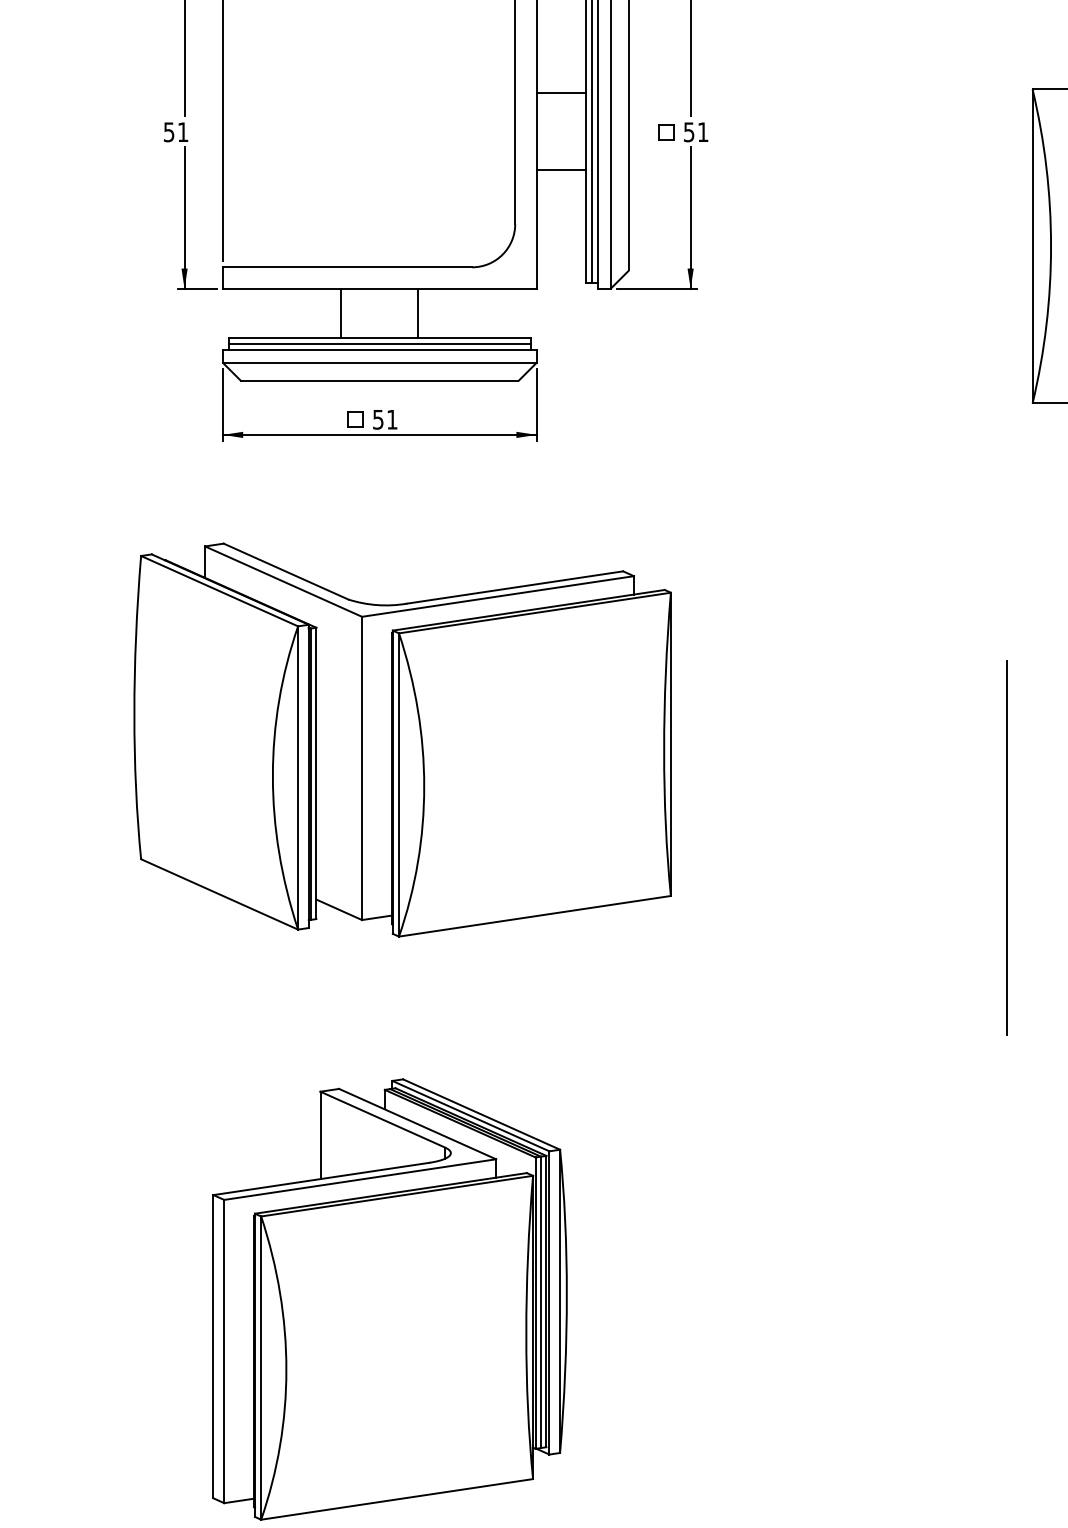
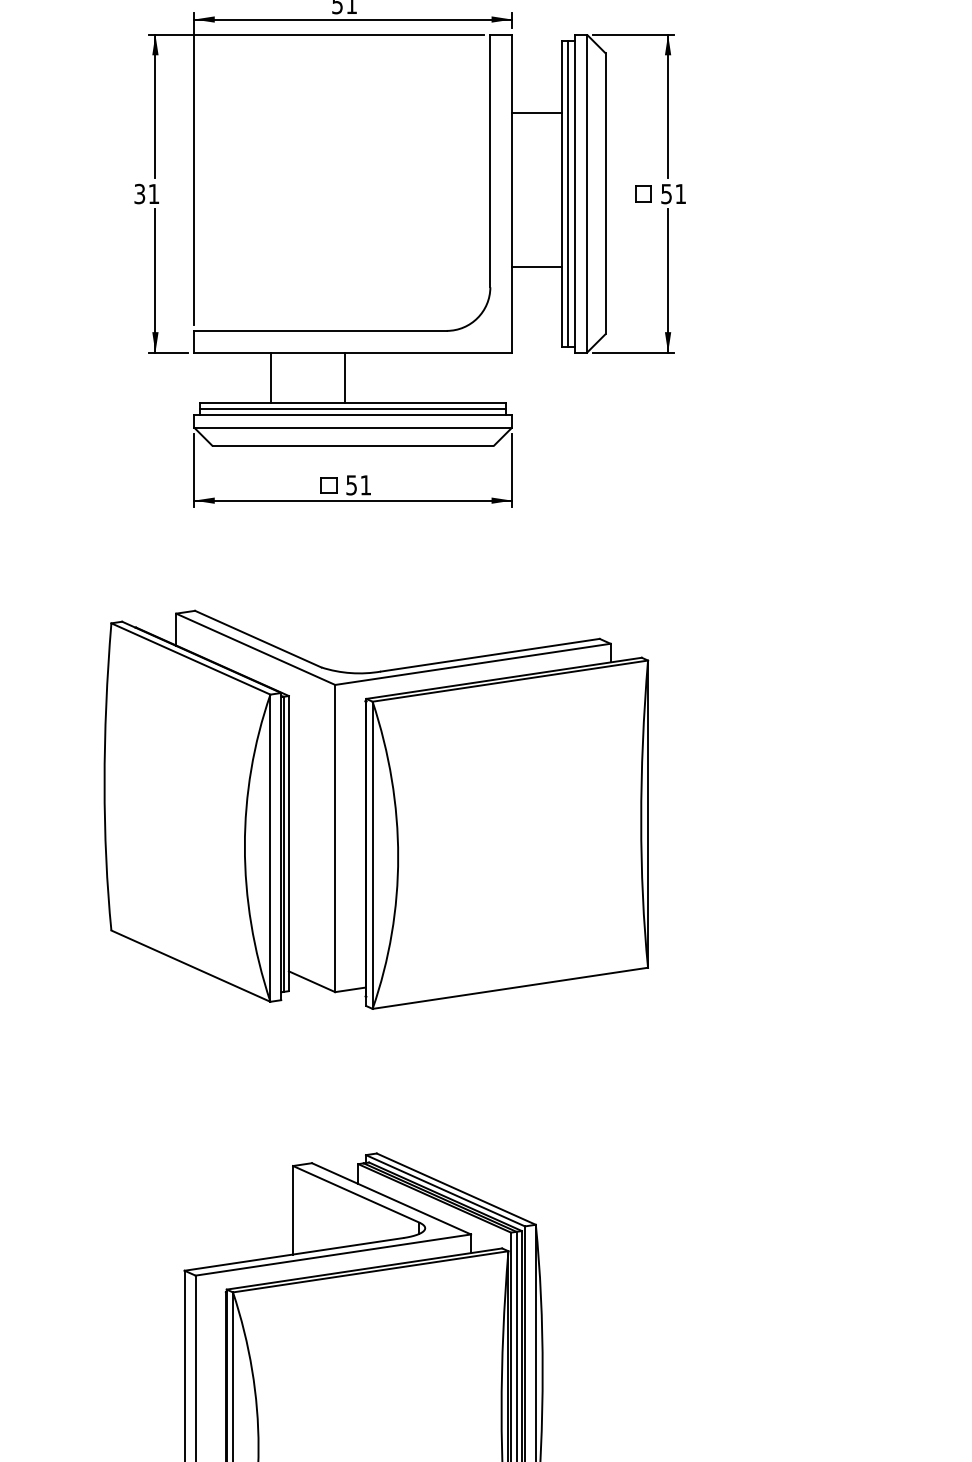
line: (561, 93) -> (537, 113), moved
text: (169, 131) -> (140, 193), 51 -> 31
line: (561, 170) -> (537, 267), moved
line: (341, 313) -> (270, 377), moved
line: (418, 313) -> (344, 377), moved

